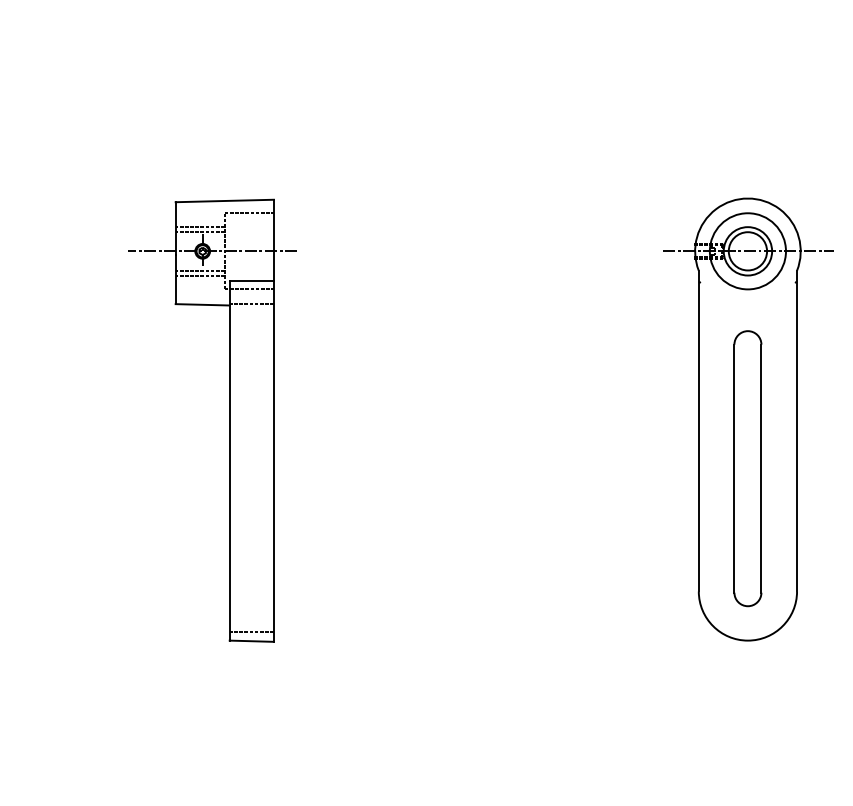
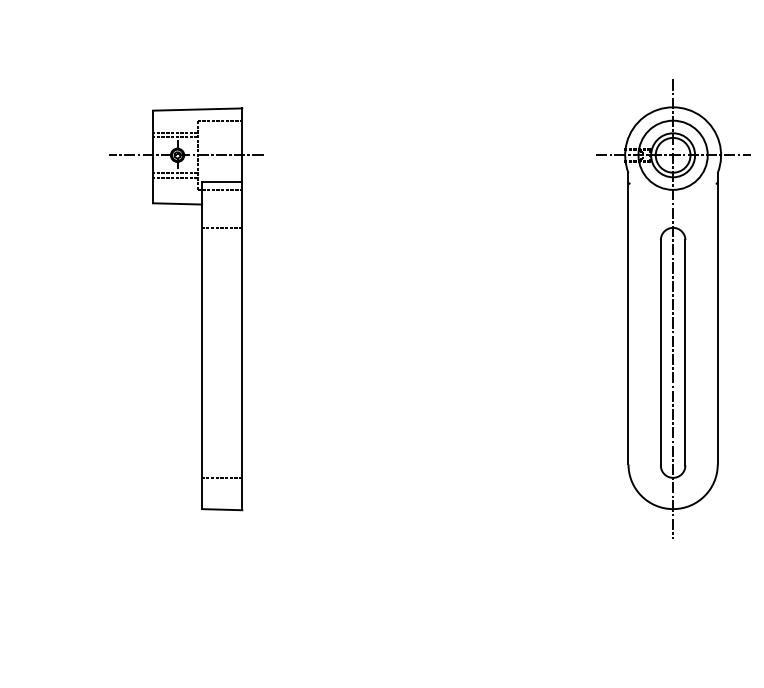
line: (251, 304) -> (221, 228), moved
line: (747, 420) -> (672, 309), added
line: (251, 632) -> (221, 478), moved

